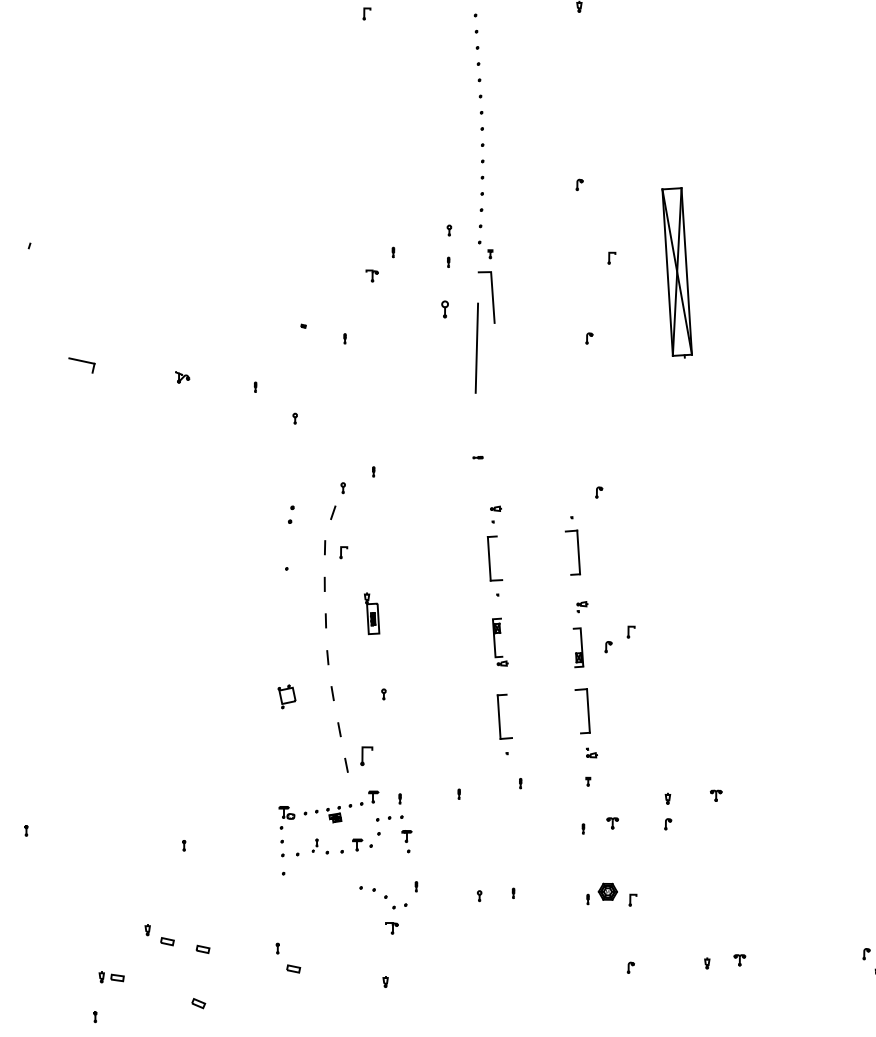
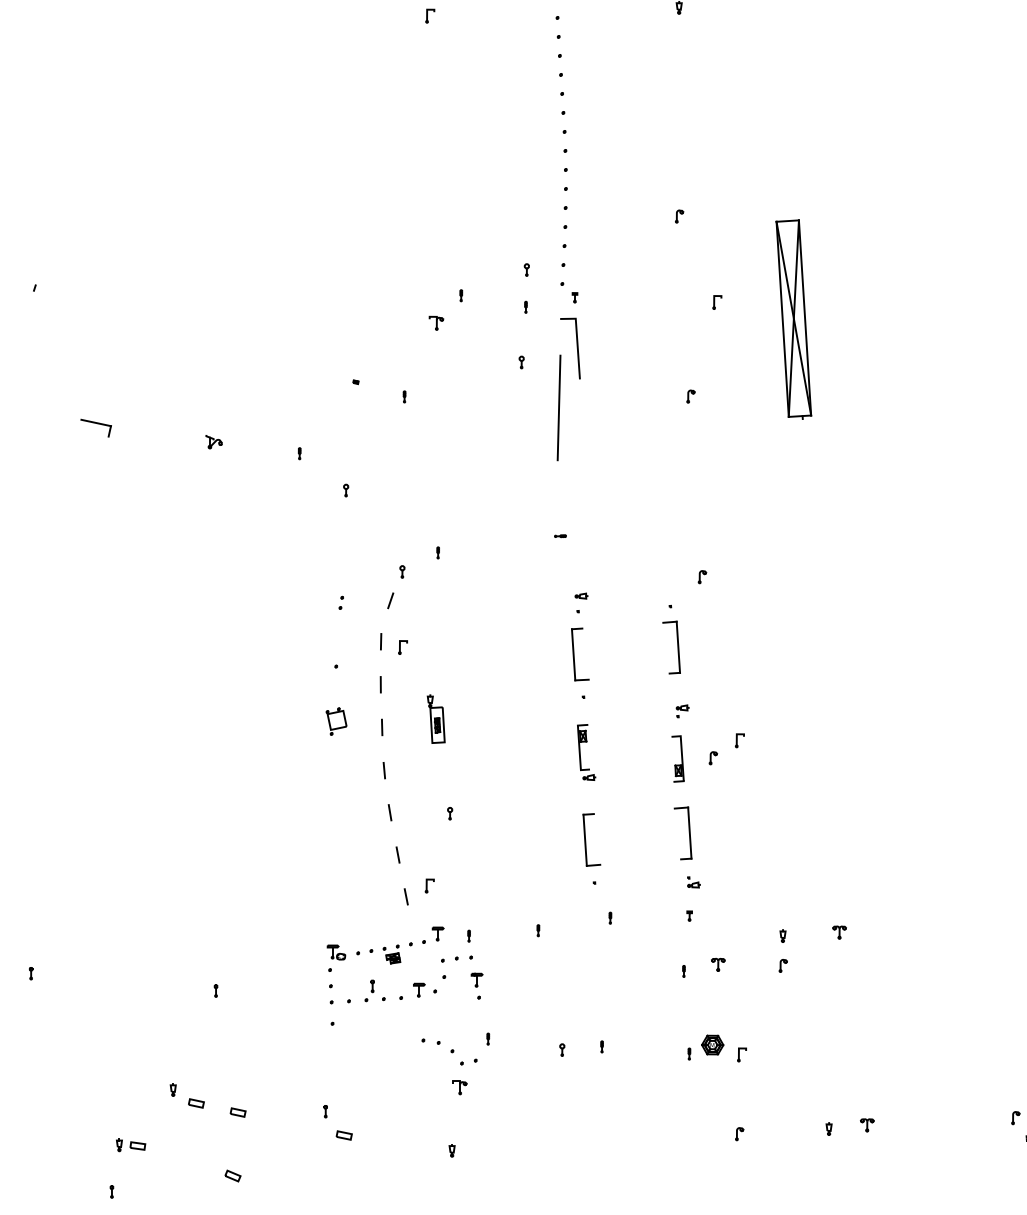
part: (444, 309) -> (521, 362), size x0.62
part: (290, 514) -> (340, 602), size x0.62
part: (286, 696) -> (336, 721), moved
part: (366, 755) -> (429, 885), size x0.62
part: (315, 845) -> (369, 990), size x1.43

